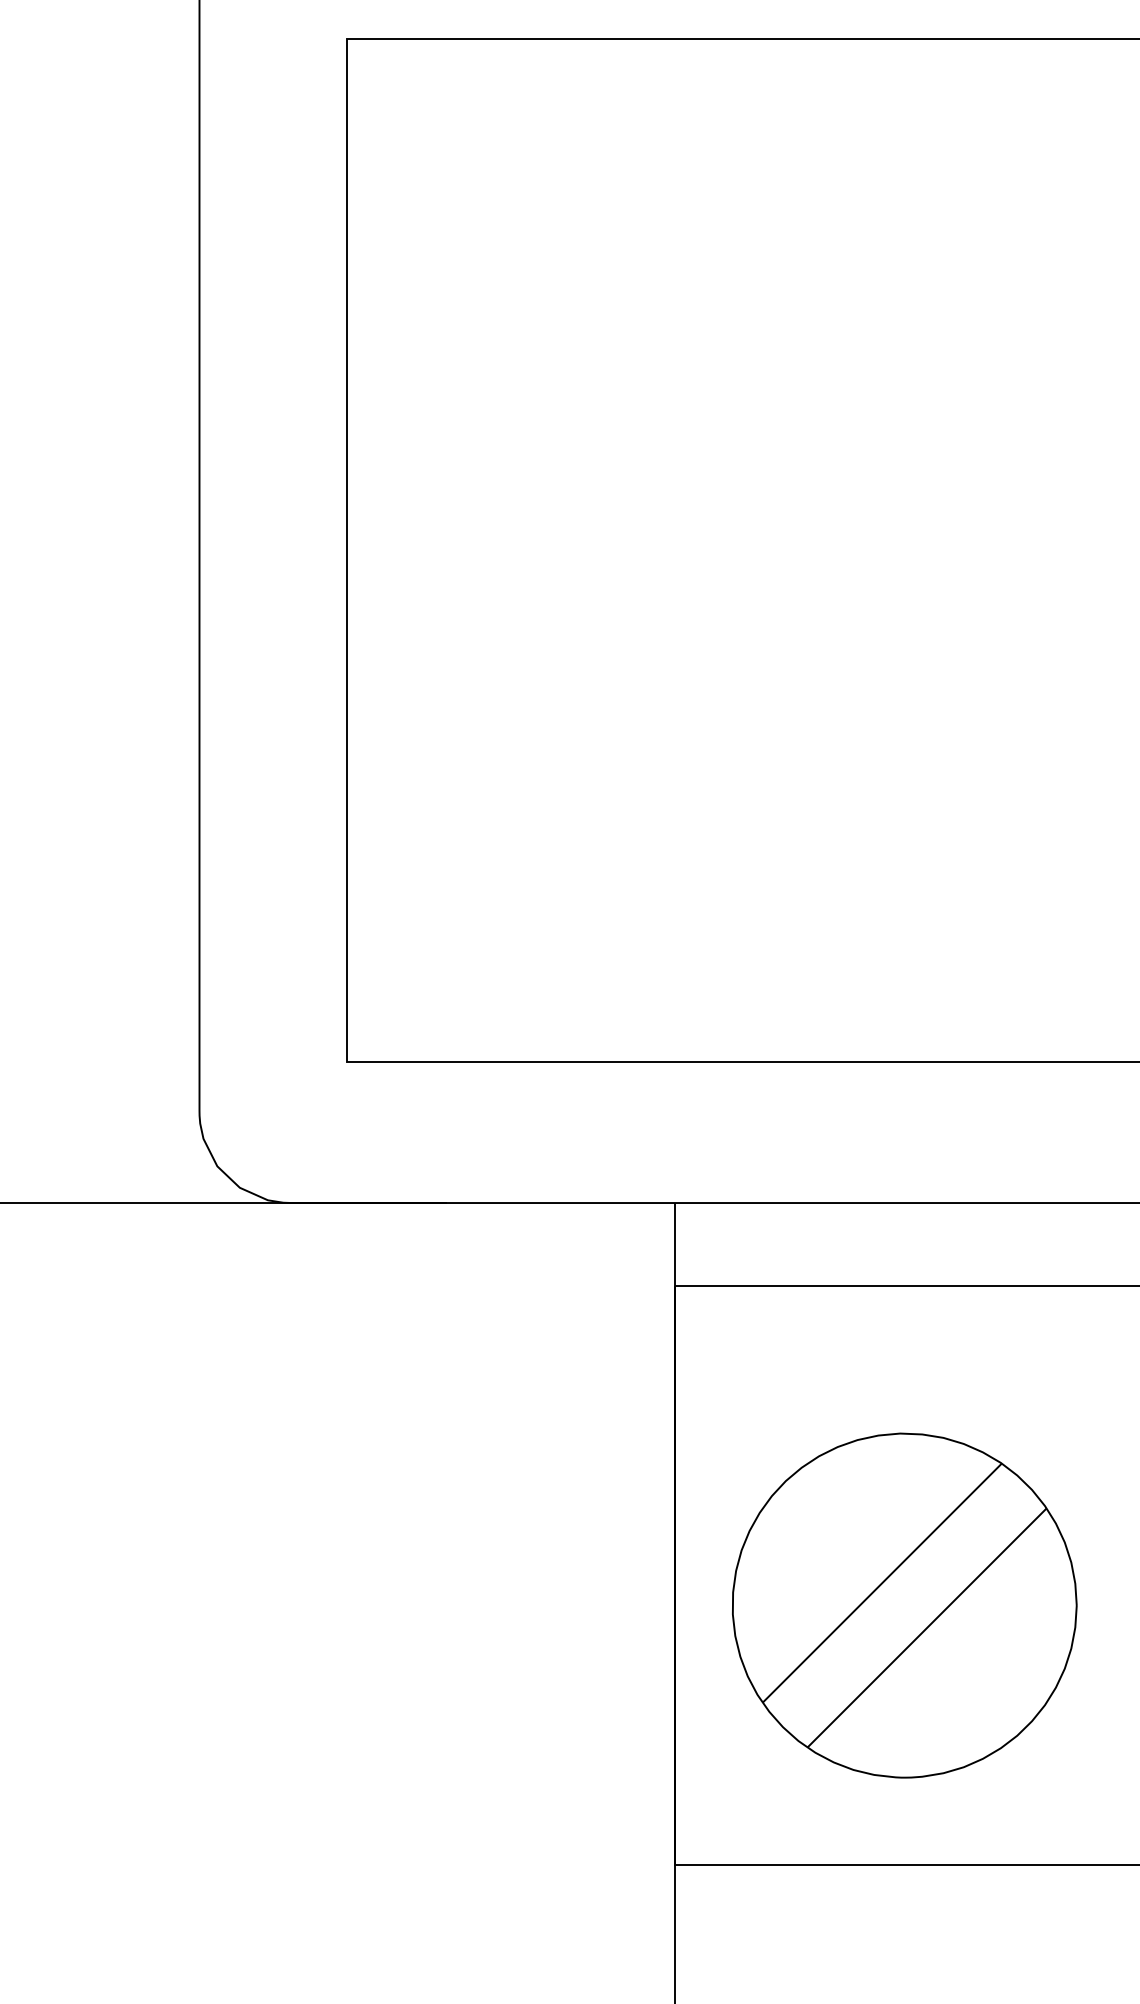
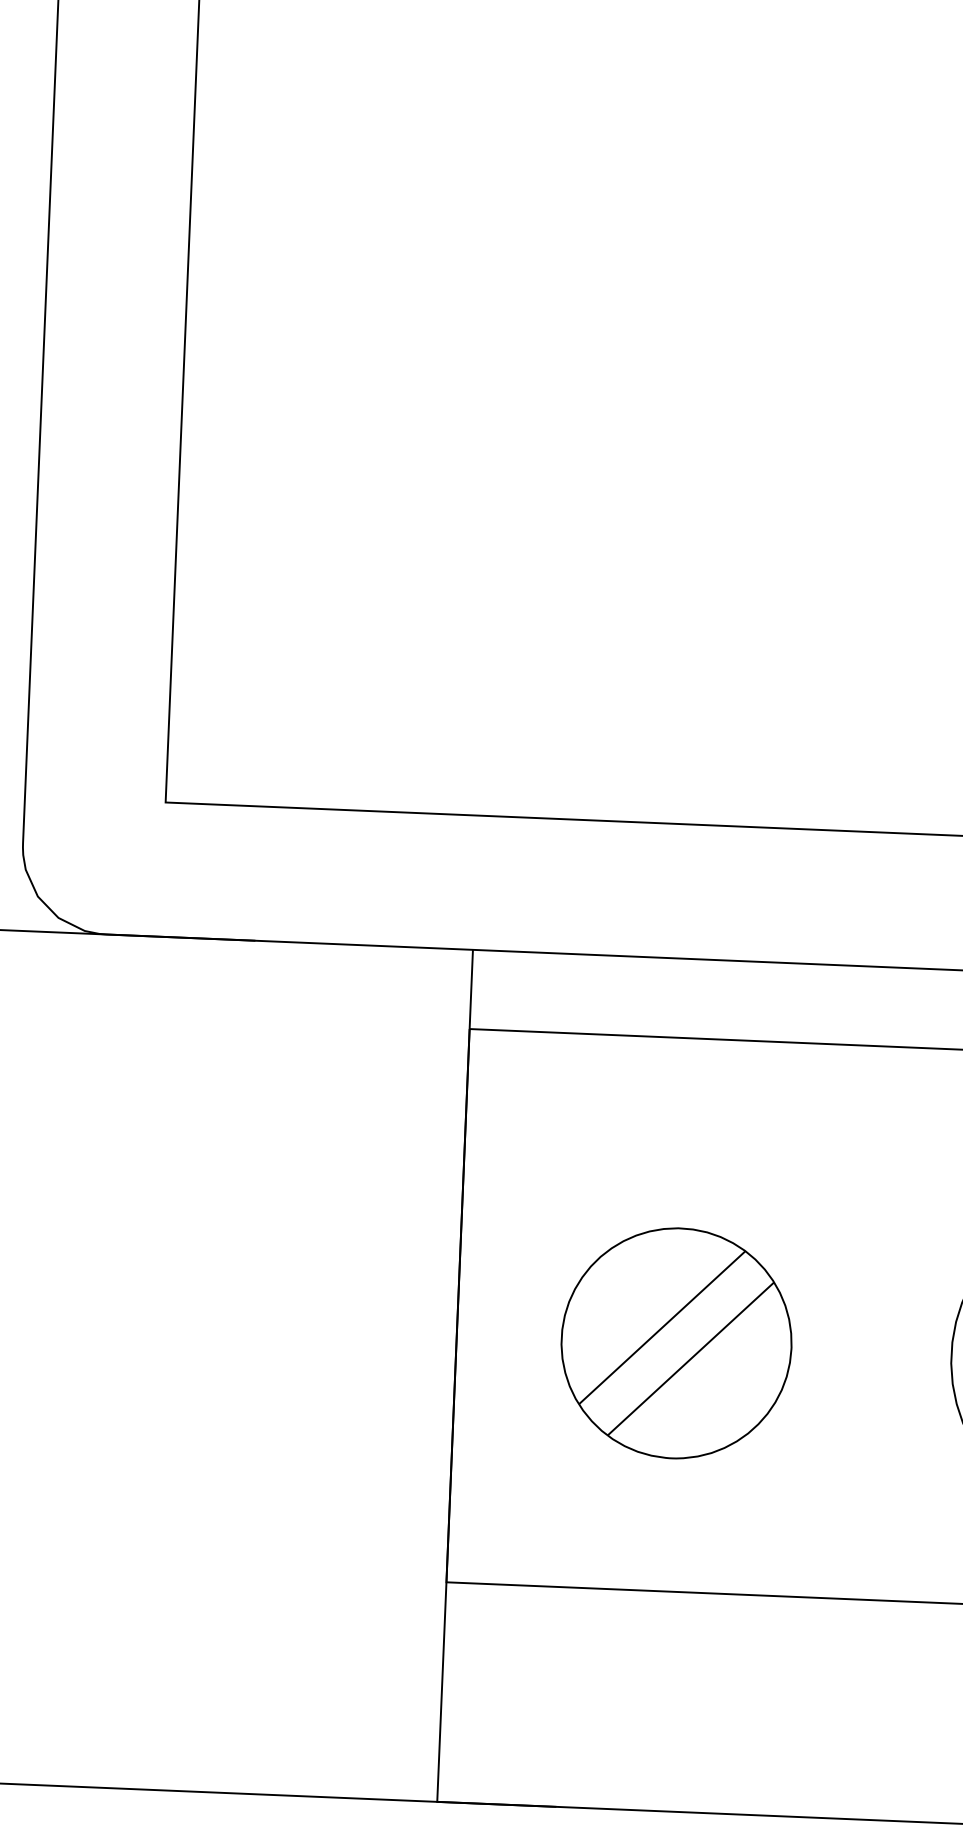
part: (904, 1605) -> (676, 1343), size x0.7

